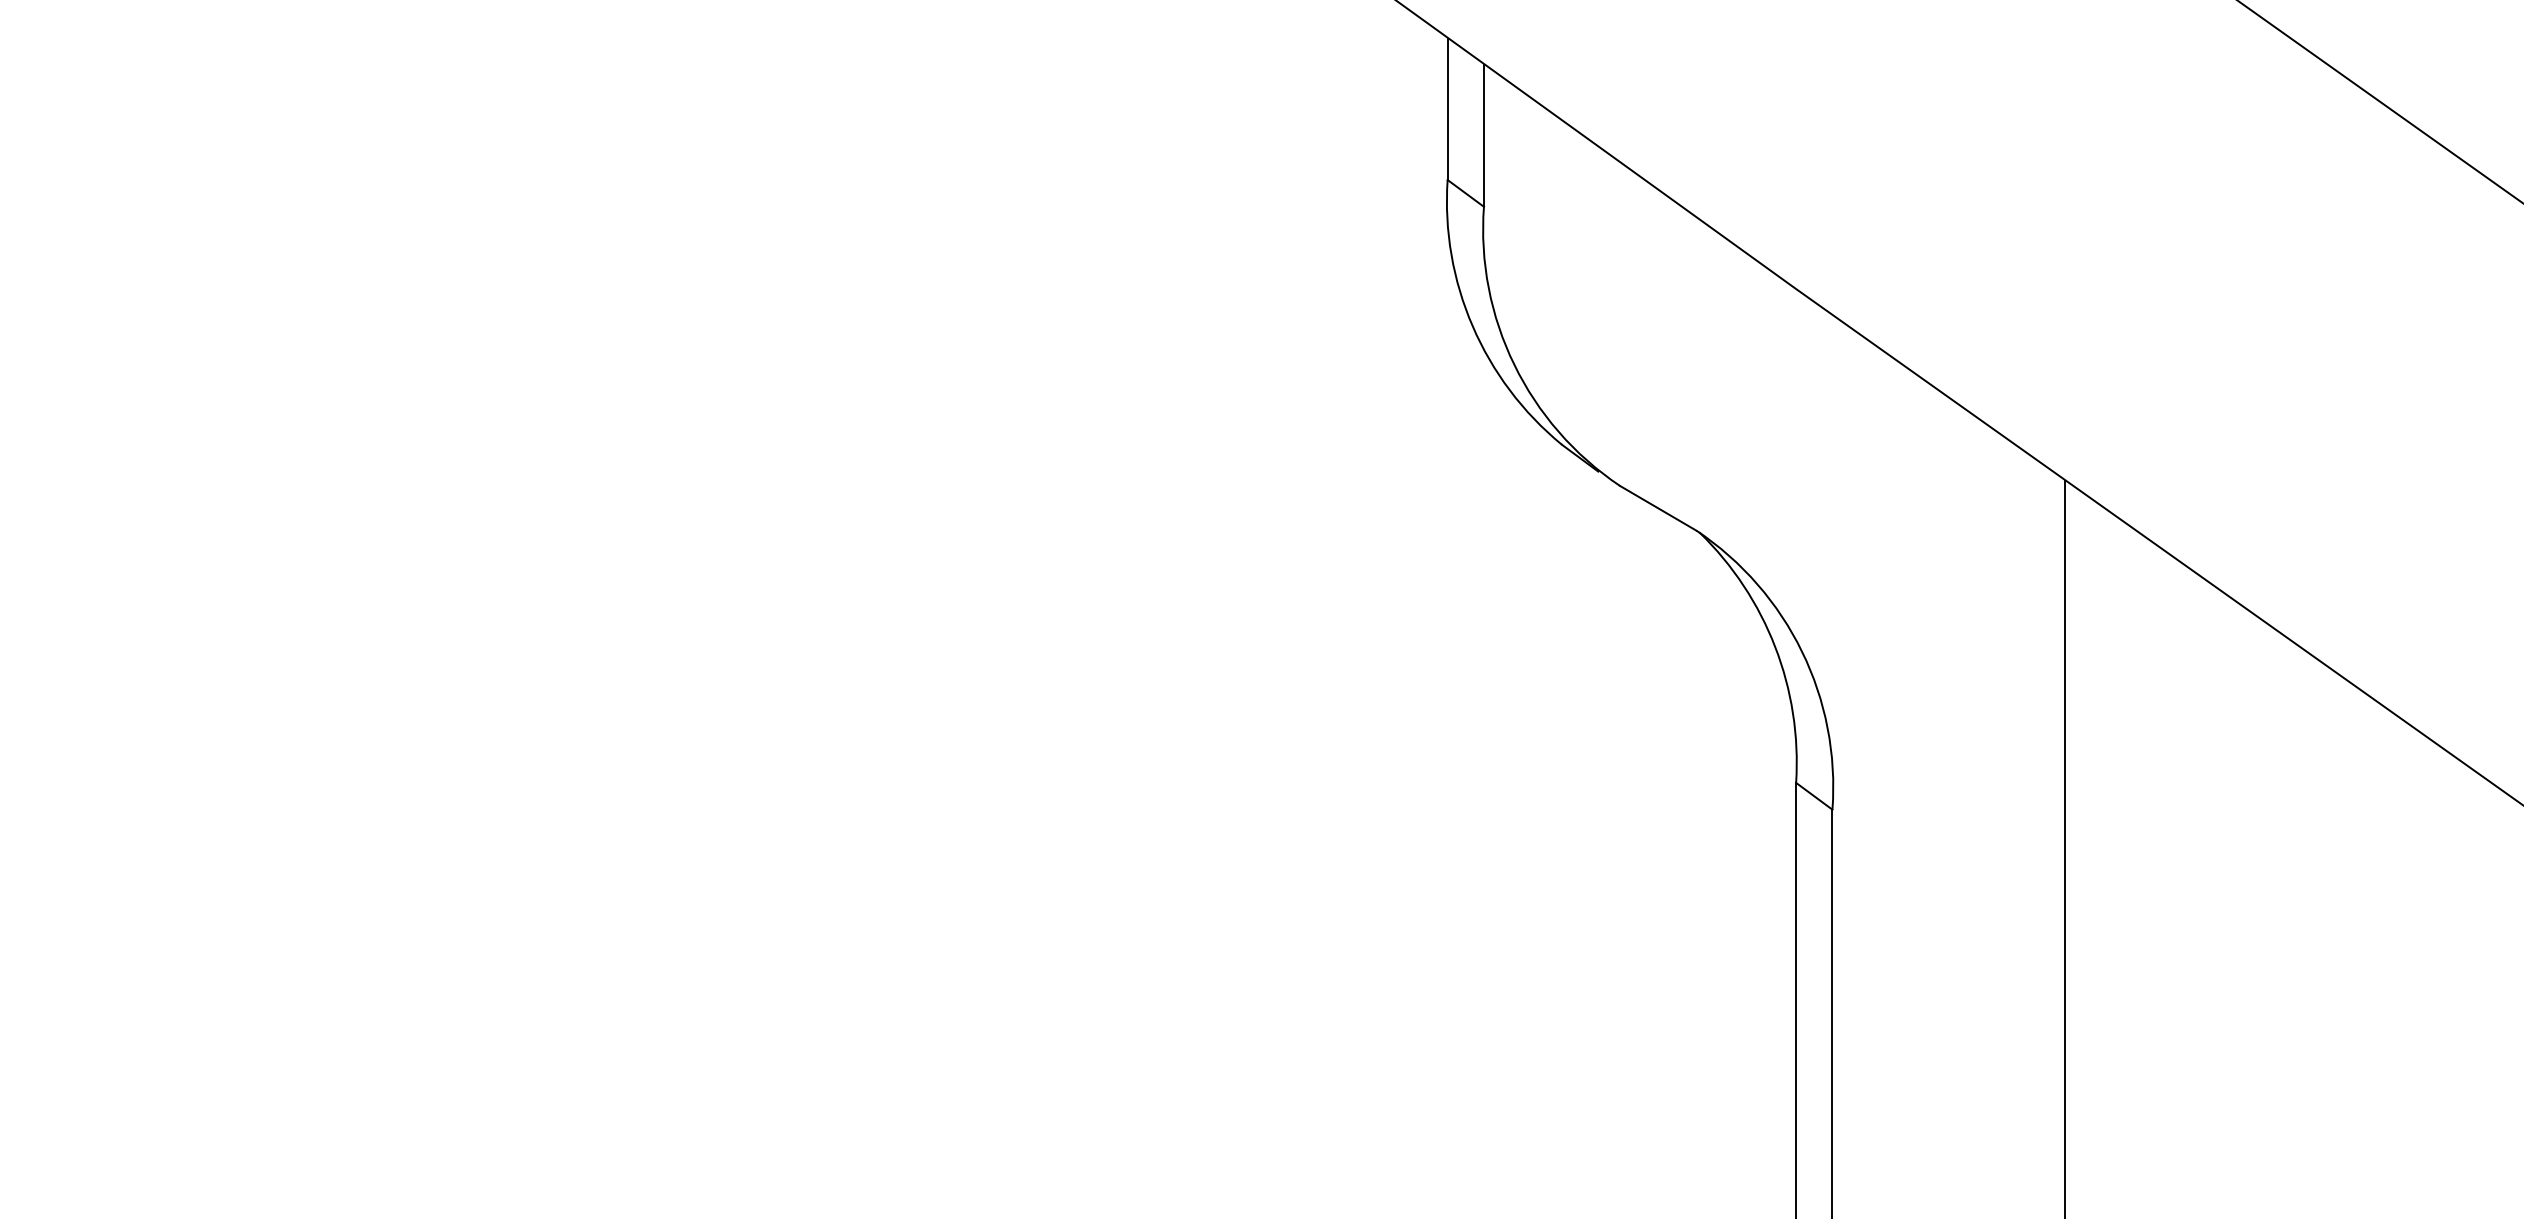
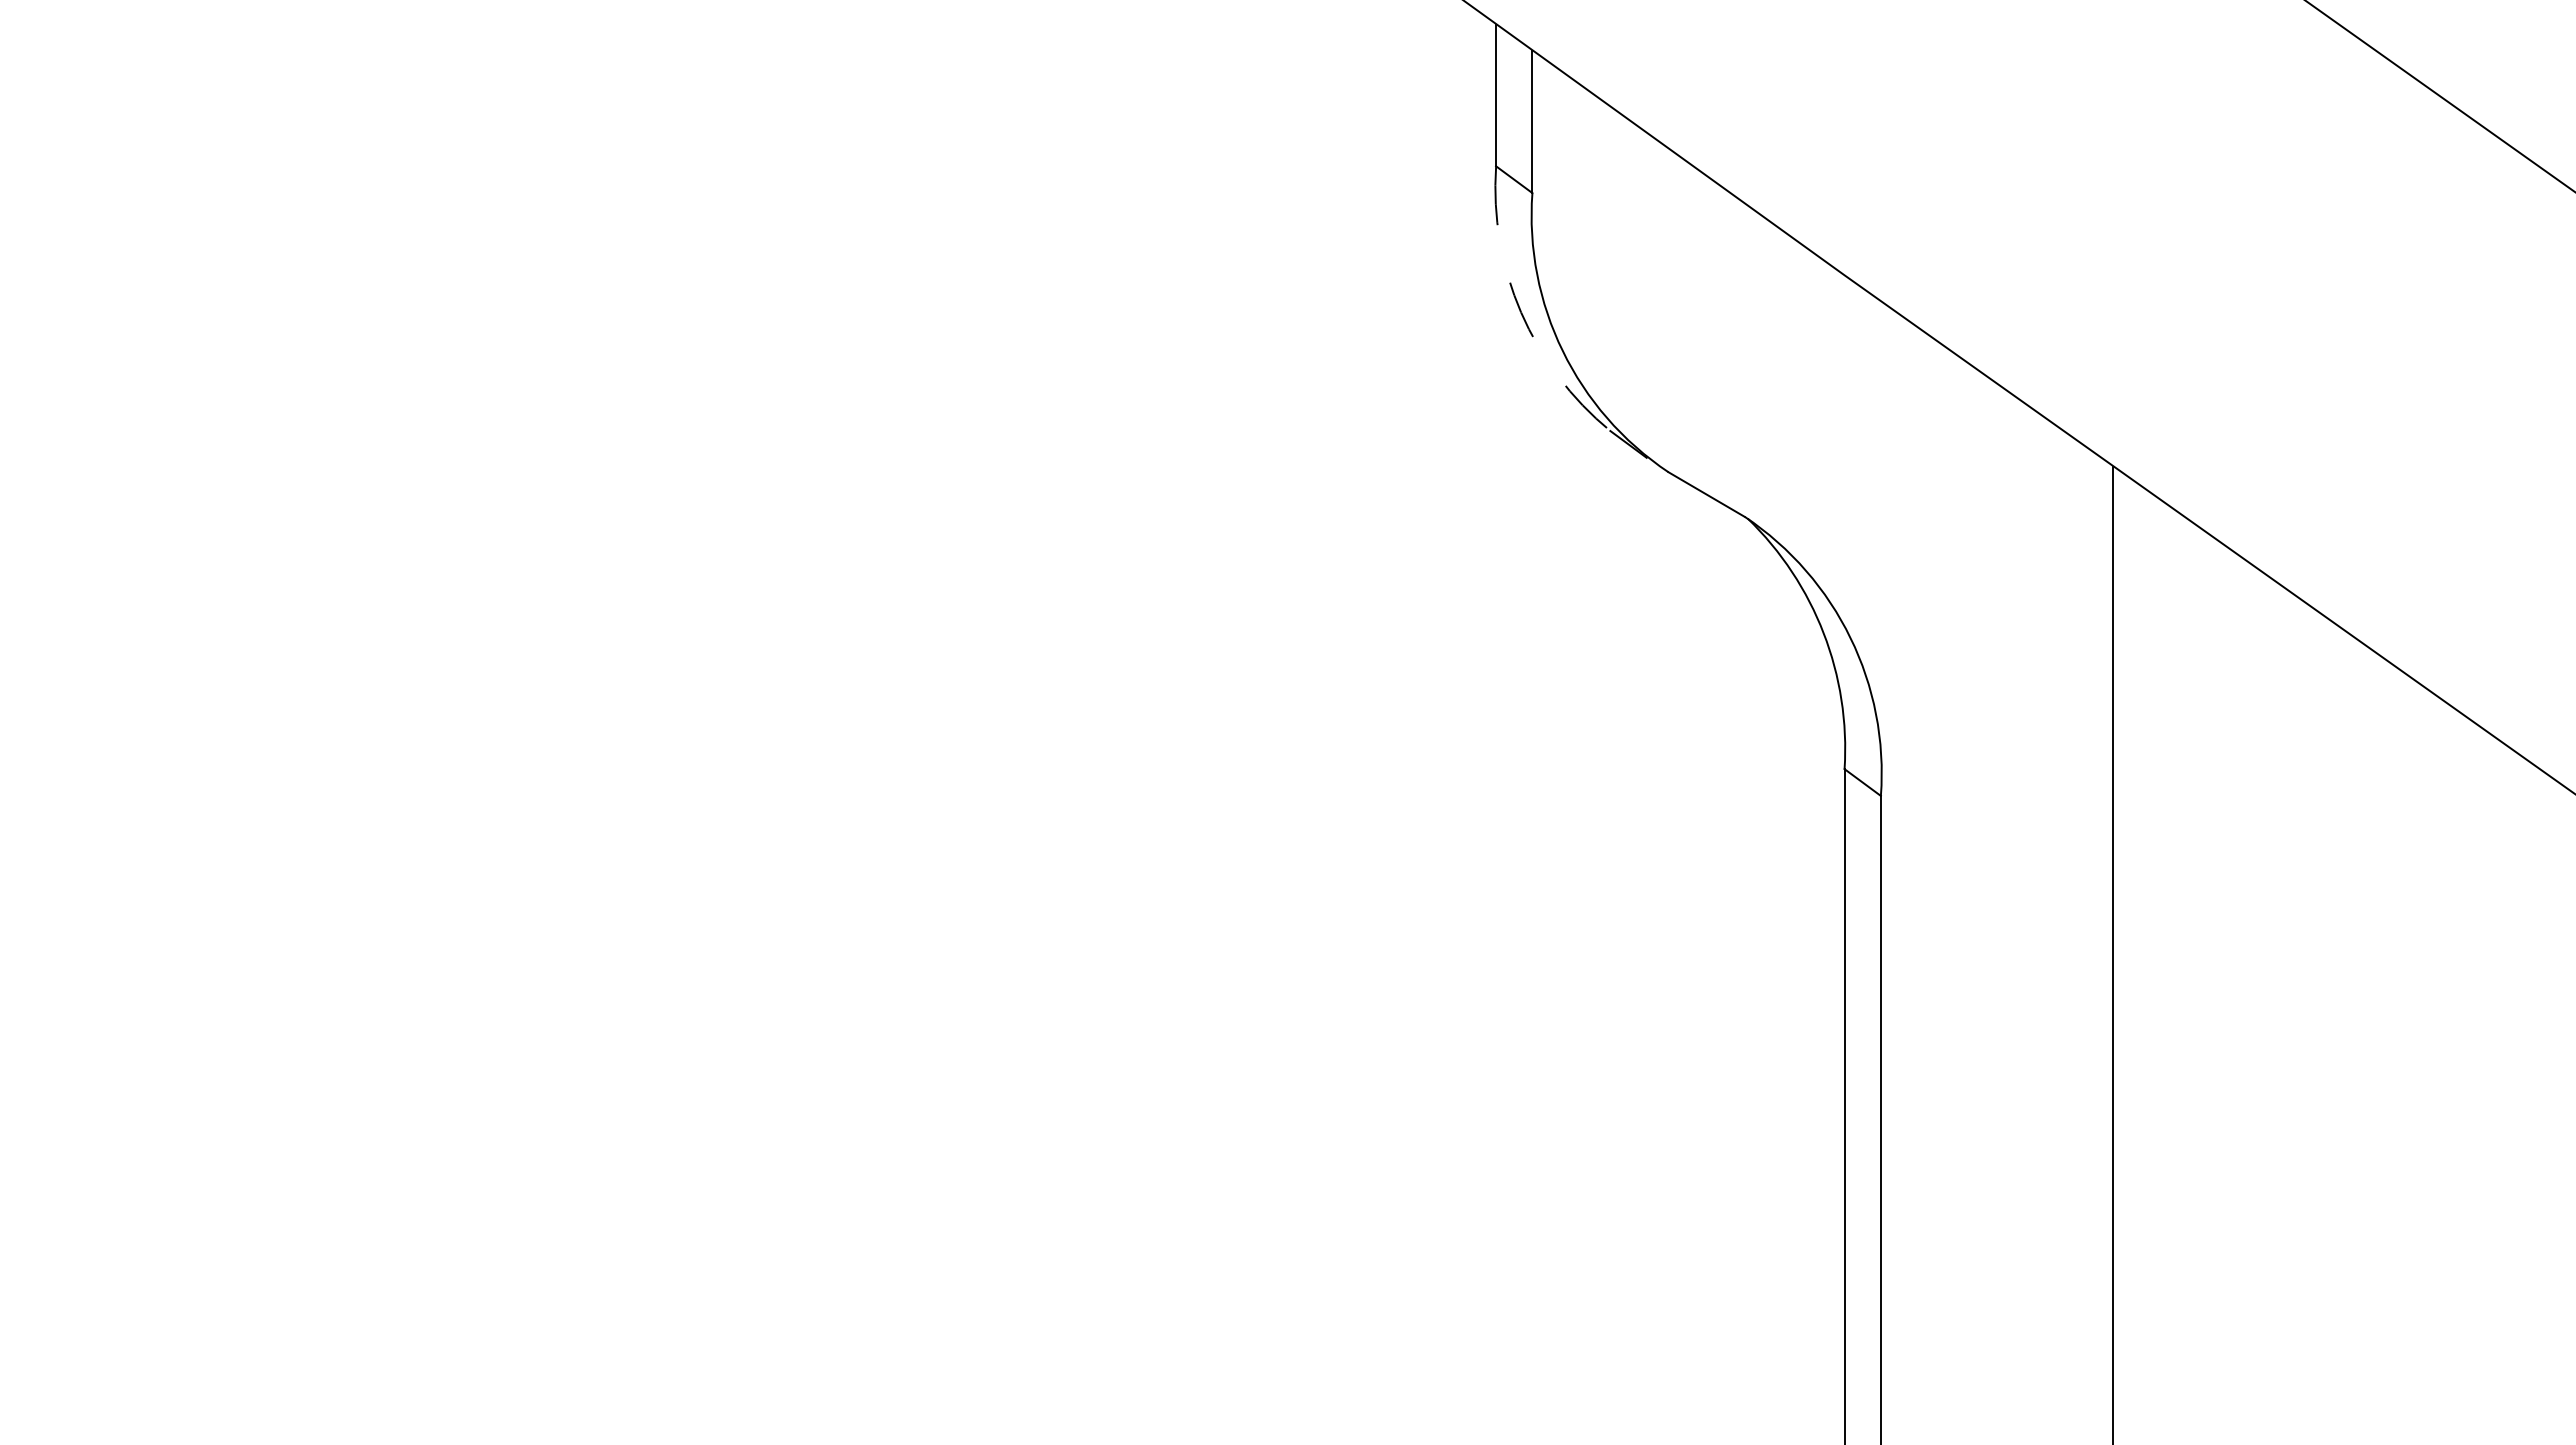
arc: (1473, 326) -> (1521, 312), solid -> dashed

